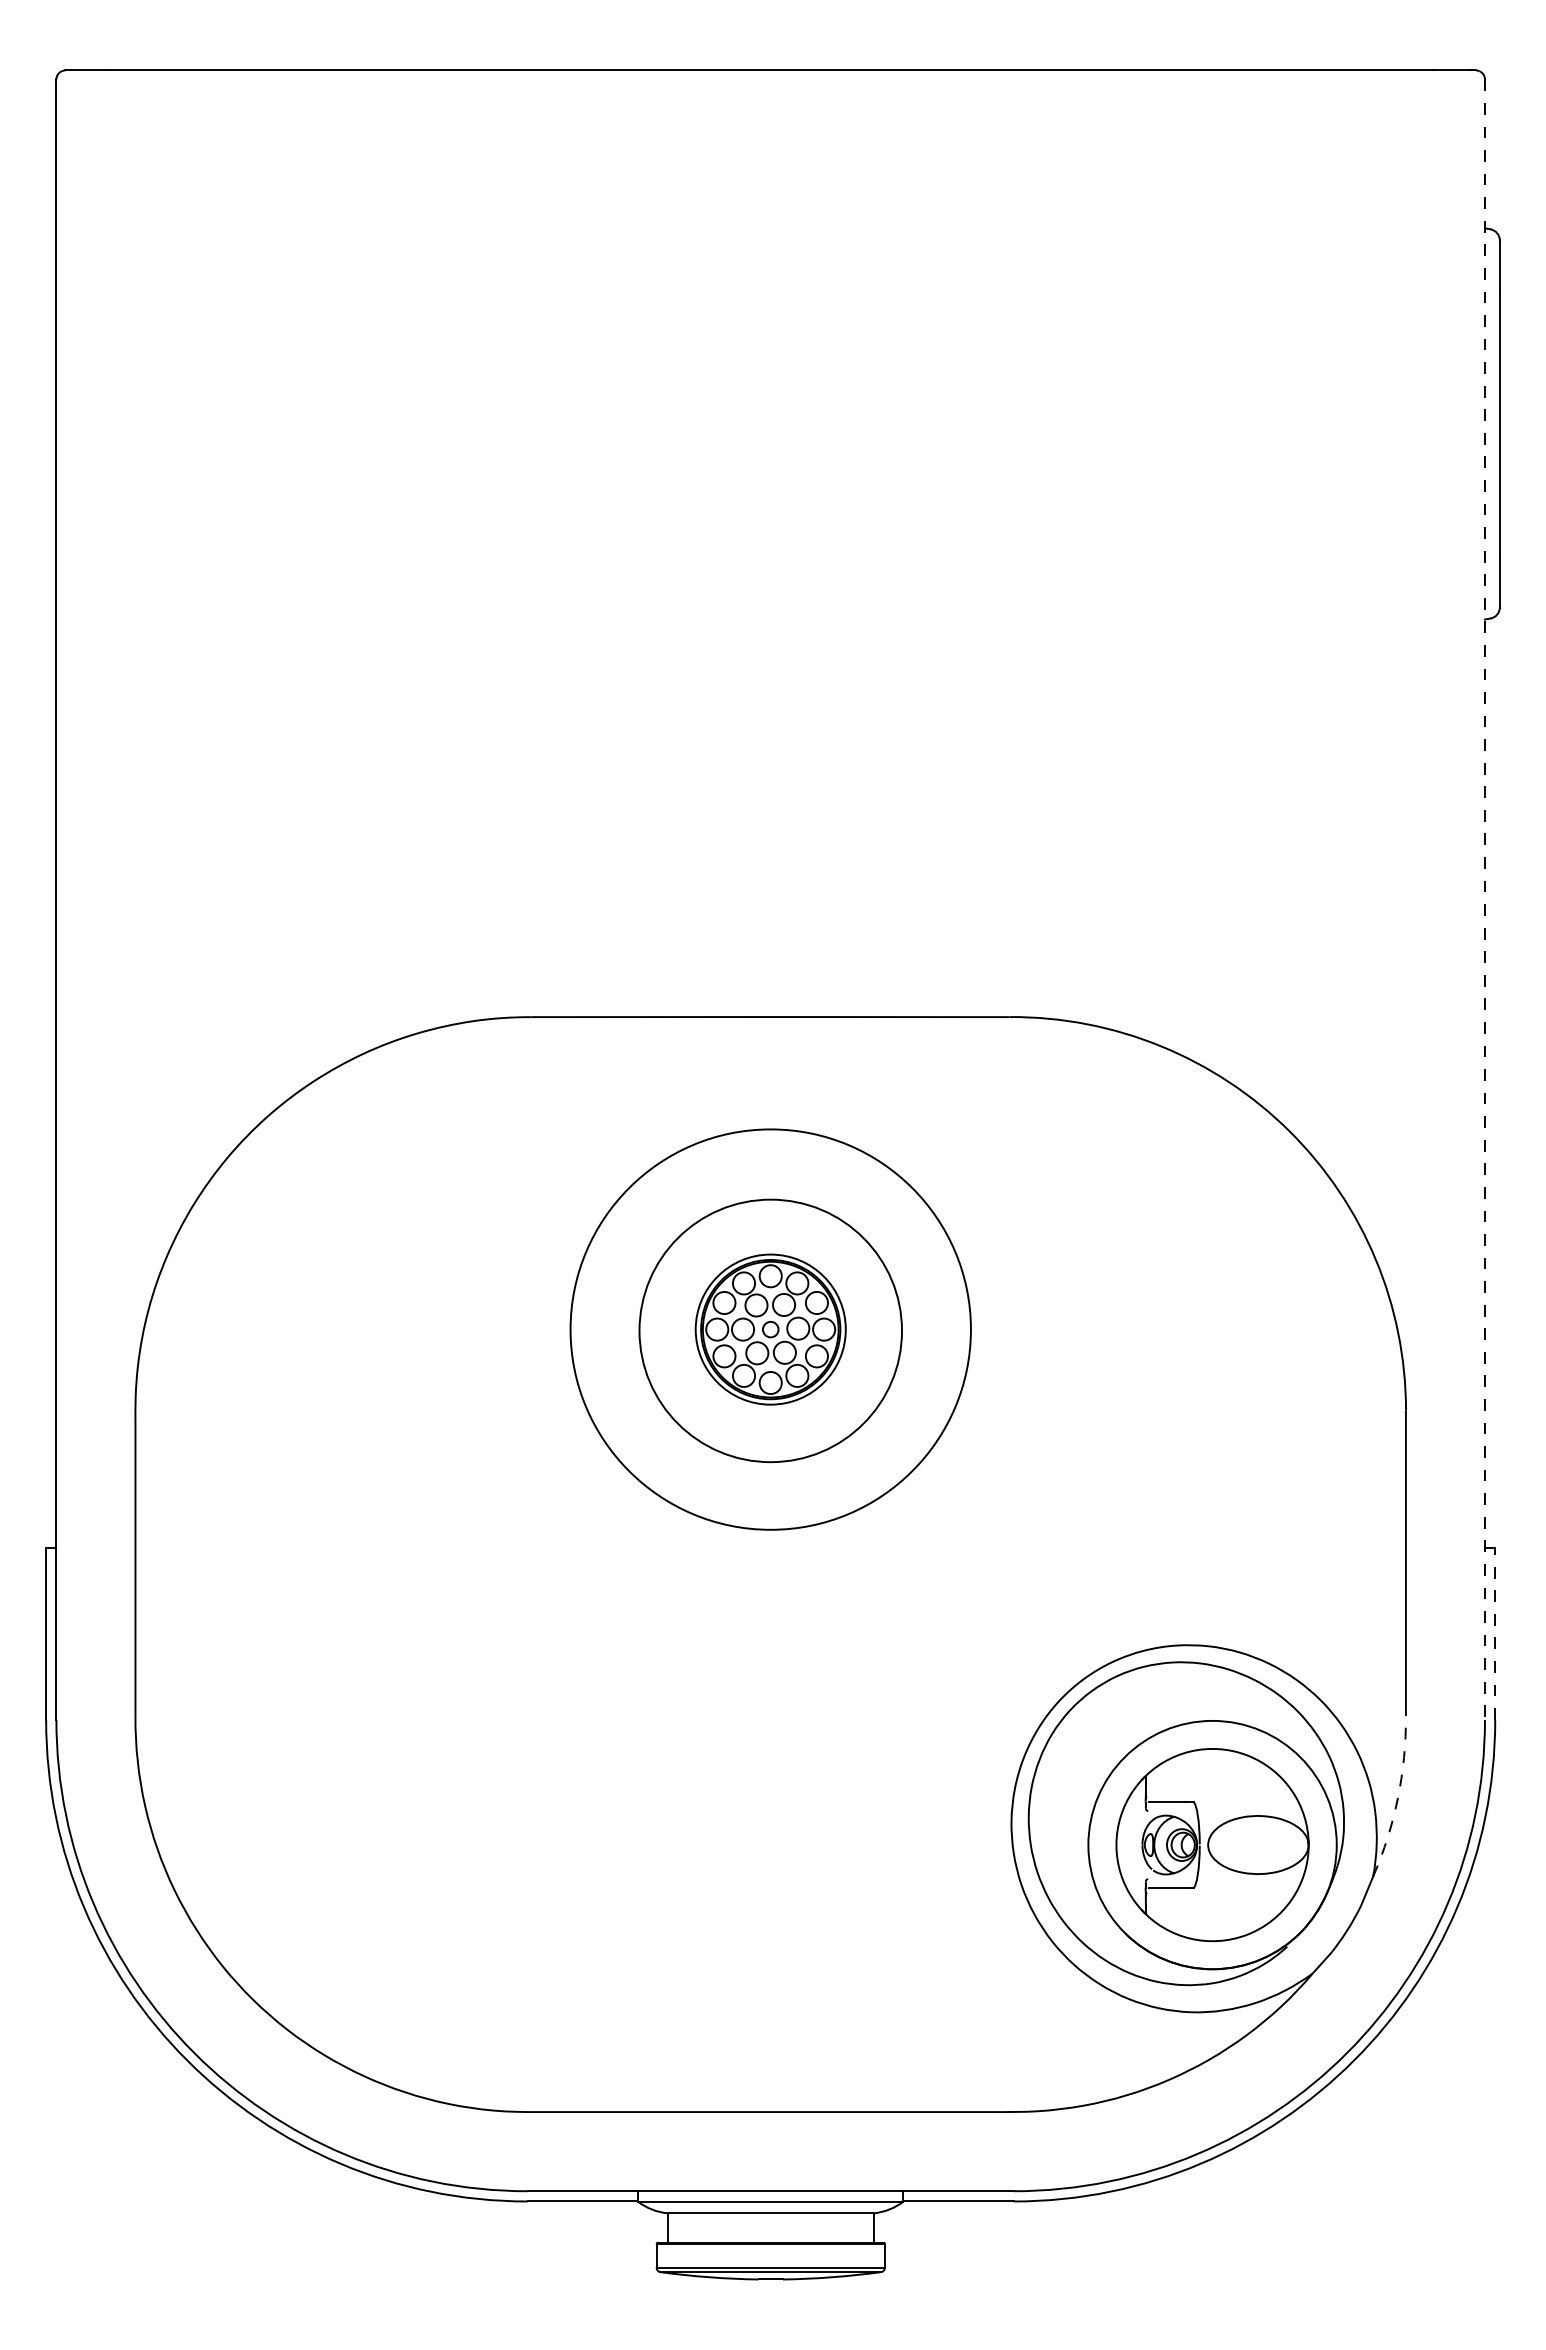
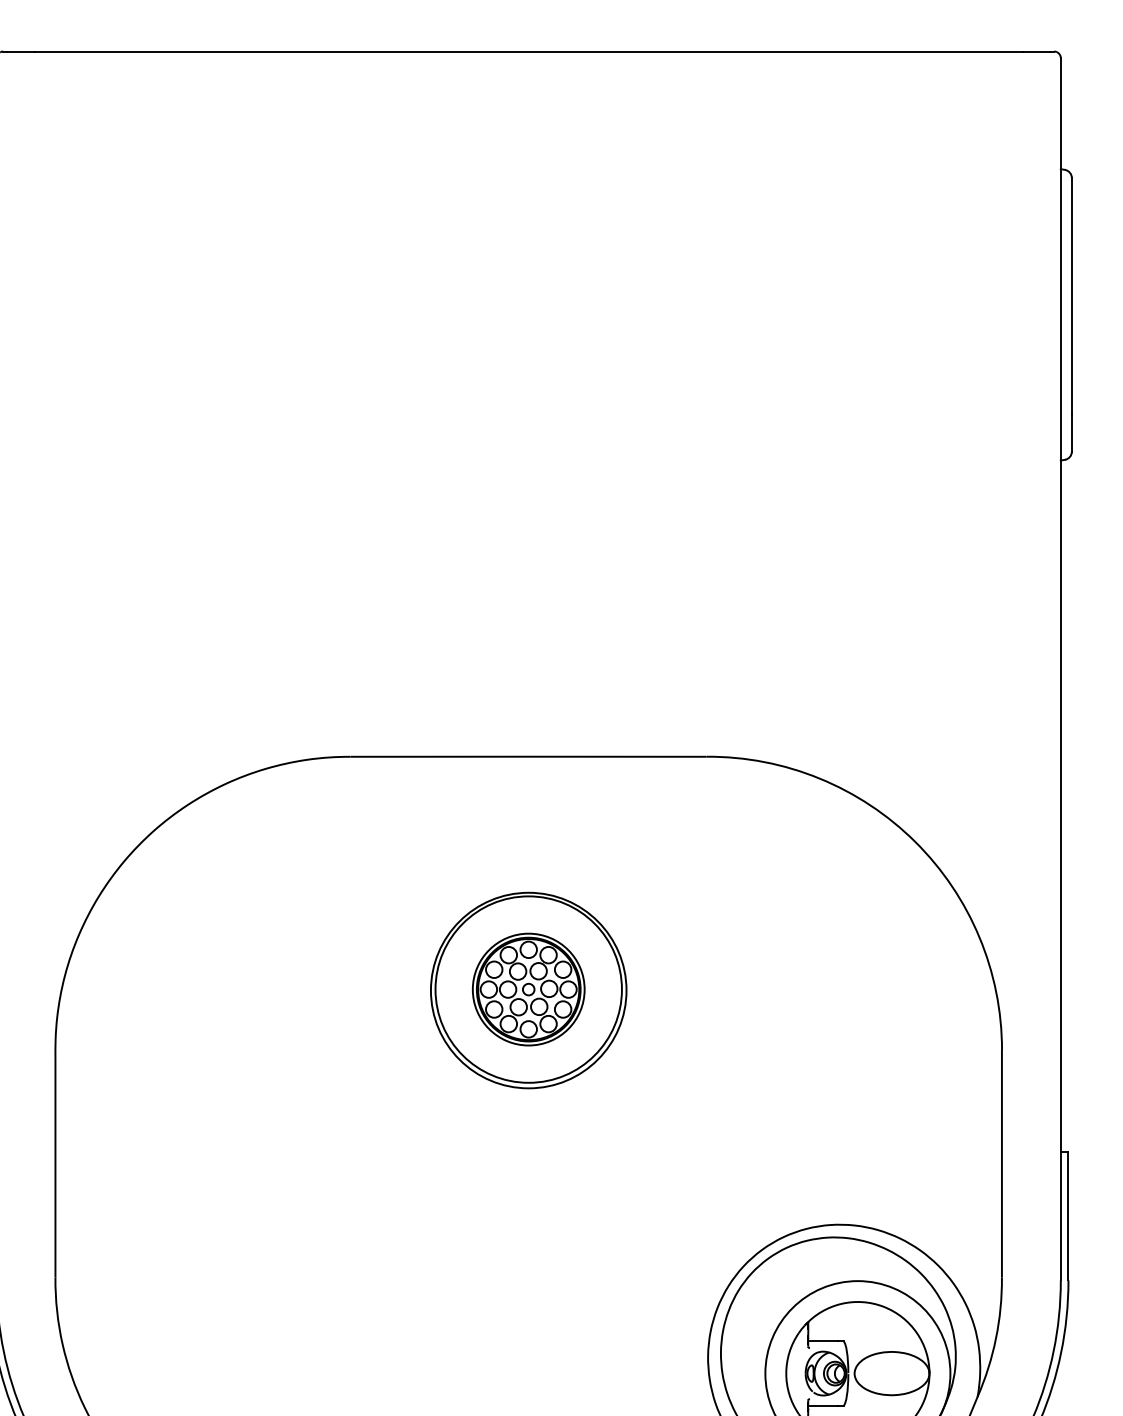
line: (1484, 900) -> (1060, 669), dashed -> solid
circle: (770, 1329) -> (528, 989), size x0.62
line: (1495, 1633) -> (1068, 1215), dashed -> solid
arc: (1397, 1798) -> (995, 1338), dashed -> solid

